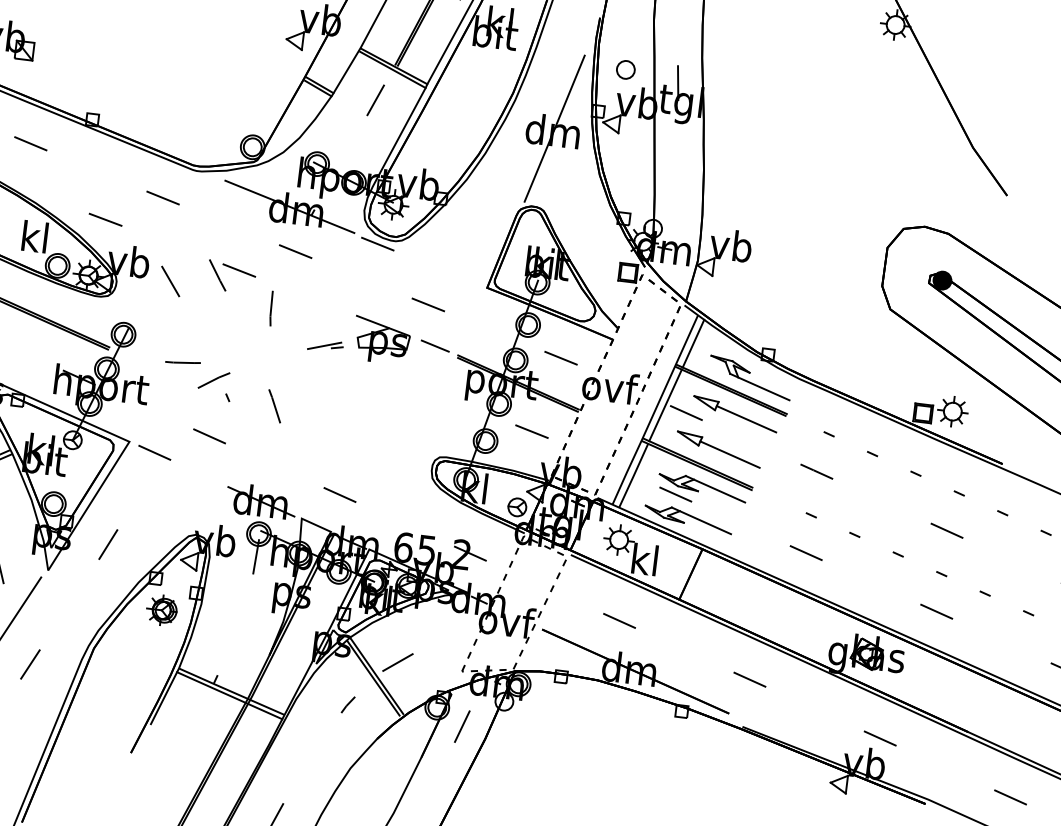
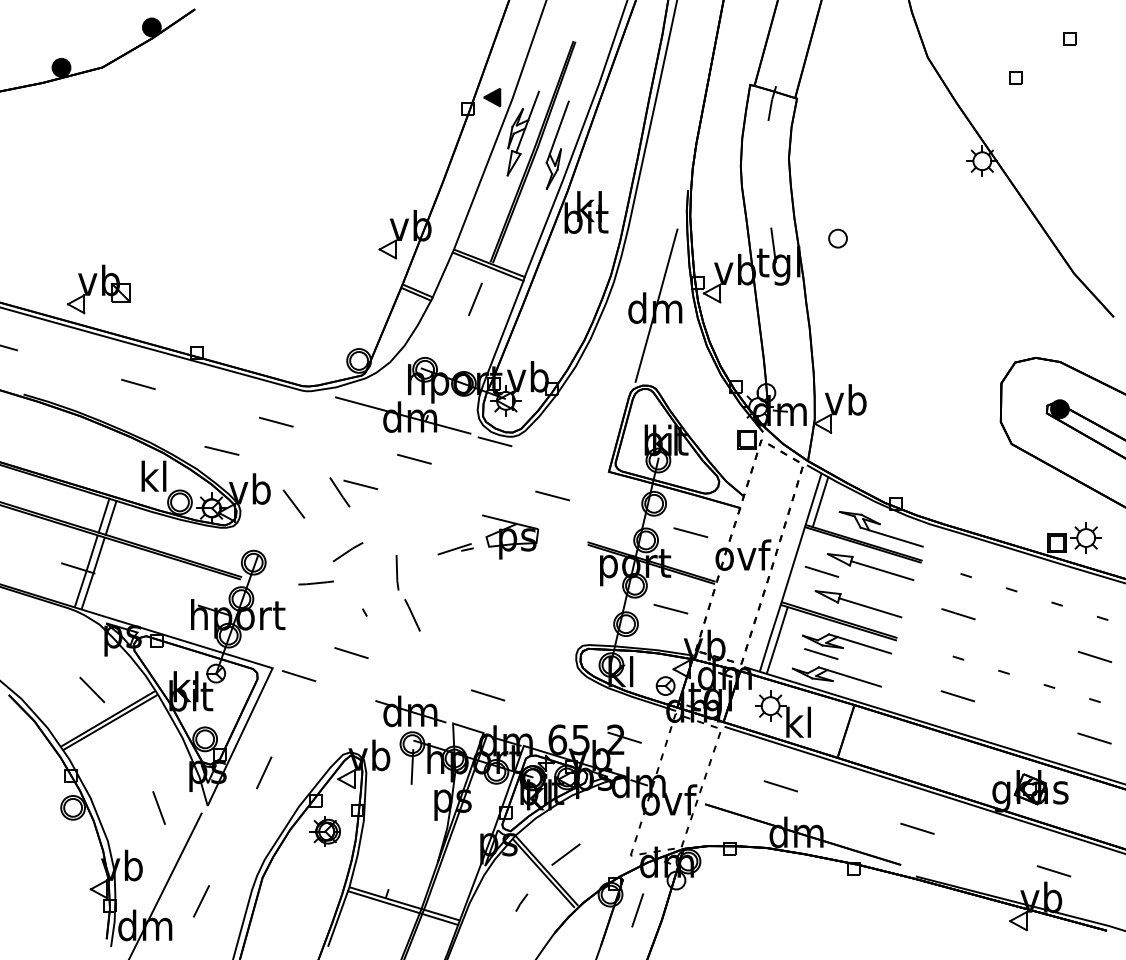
part: (625, 69) -> (837, 238), moved
line: (271, 308) -> (397, 572), moved
line: (435, 345) -> (564, 535), removed
line: (213, 380) -> (347, 552), moved
line: (665, 405) -> (800, 566), removed

